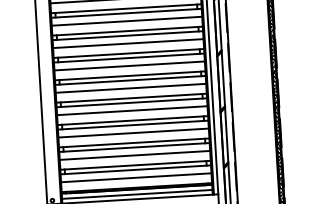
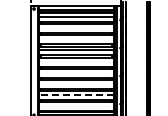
line: (126, 22) -> (76, 28), removed
line: (128, 44) -> (76, 39), removed
line: (130, 87) -> (76, 61), removed
line: (132, 109) -> (76, 72), removed
line: (133, 133) -> (76, 84), removed
line: (134, 155) -> (76, 95), solid -> dashed
line: (136, 177) -> (76, 106), removed

